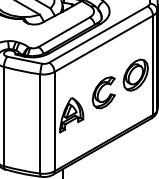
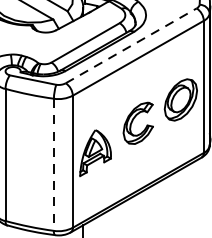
line: (98, 34) -> (131, 45), solid -> dashed
line: (40, 123) -> (54, 164), solid -> dashed

